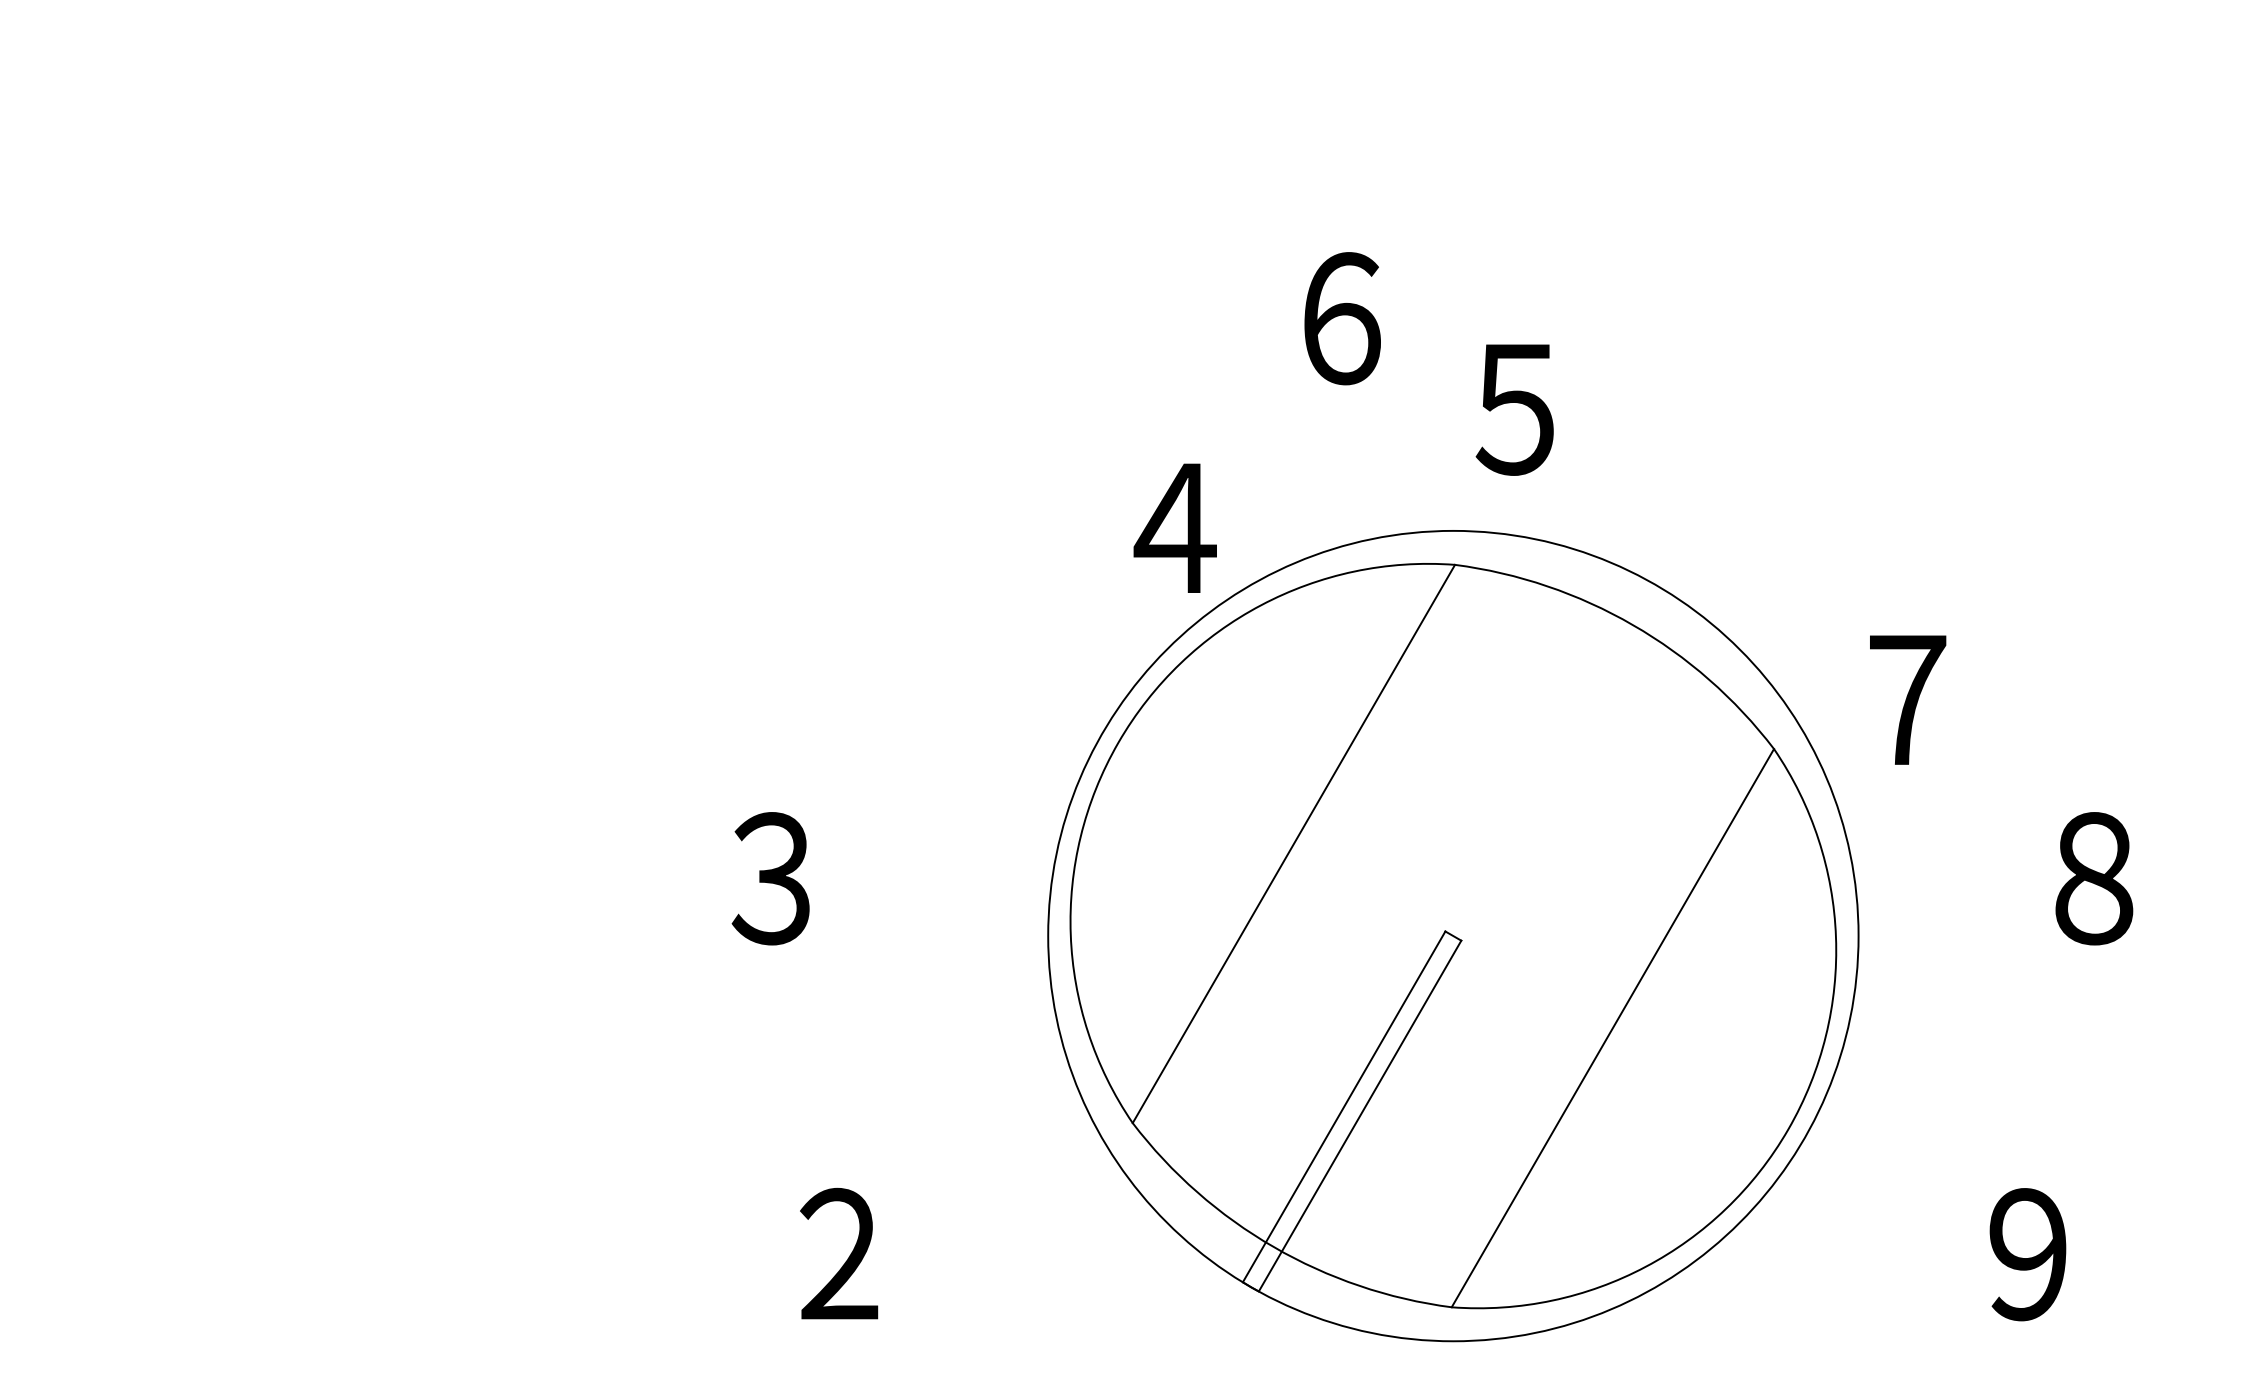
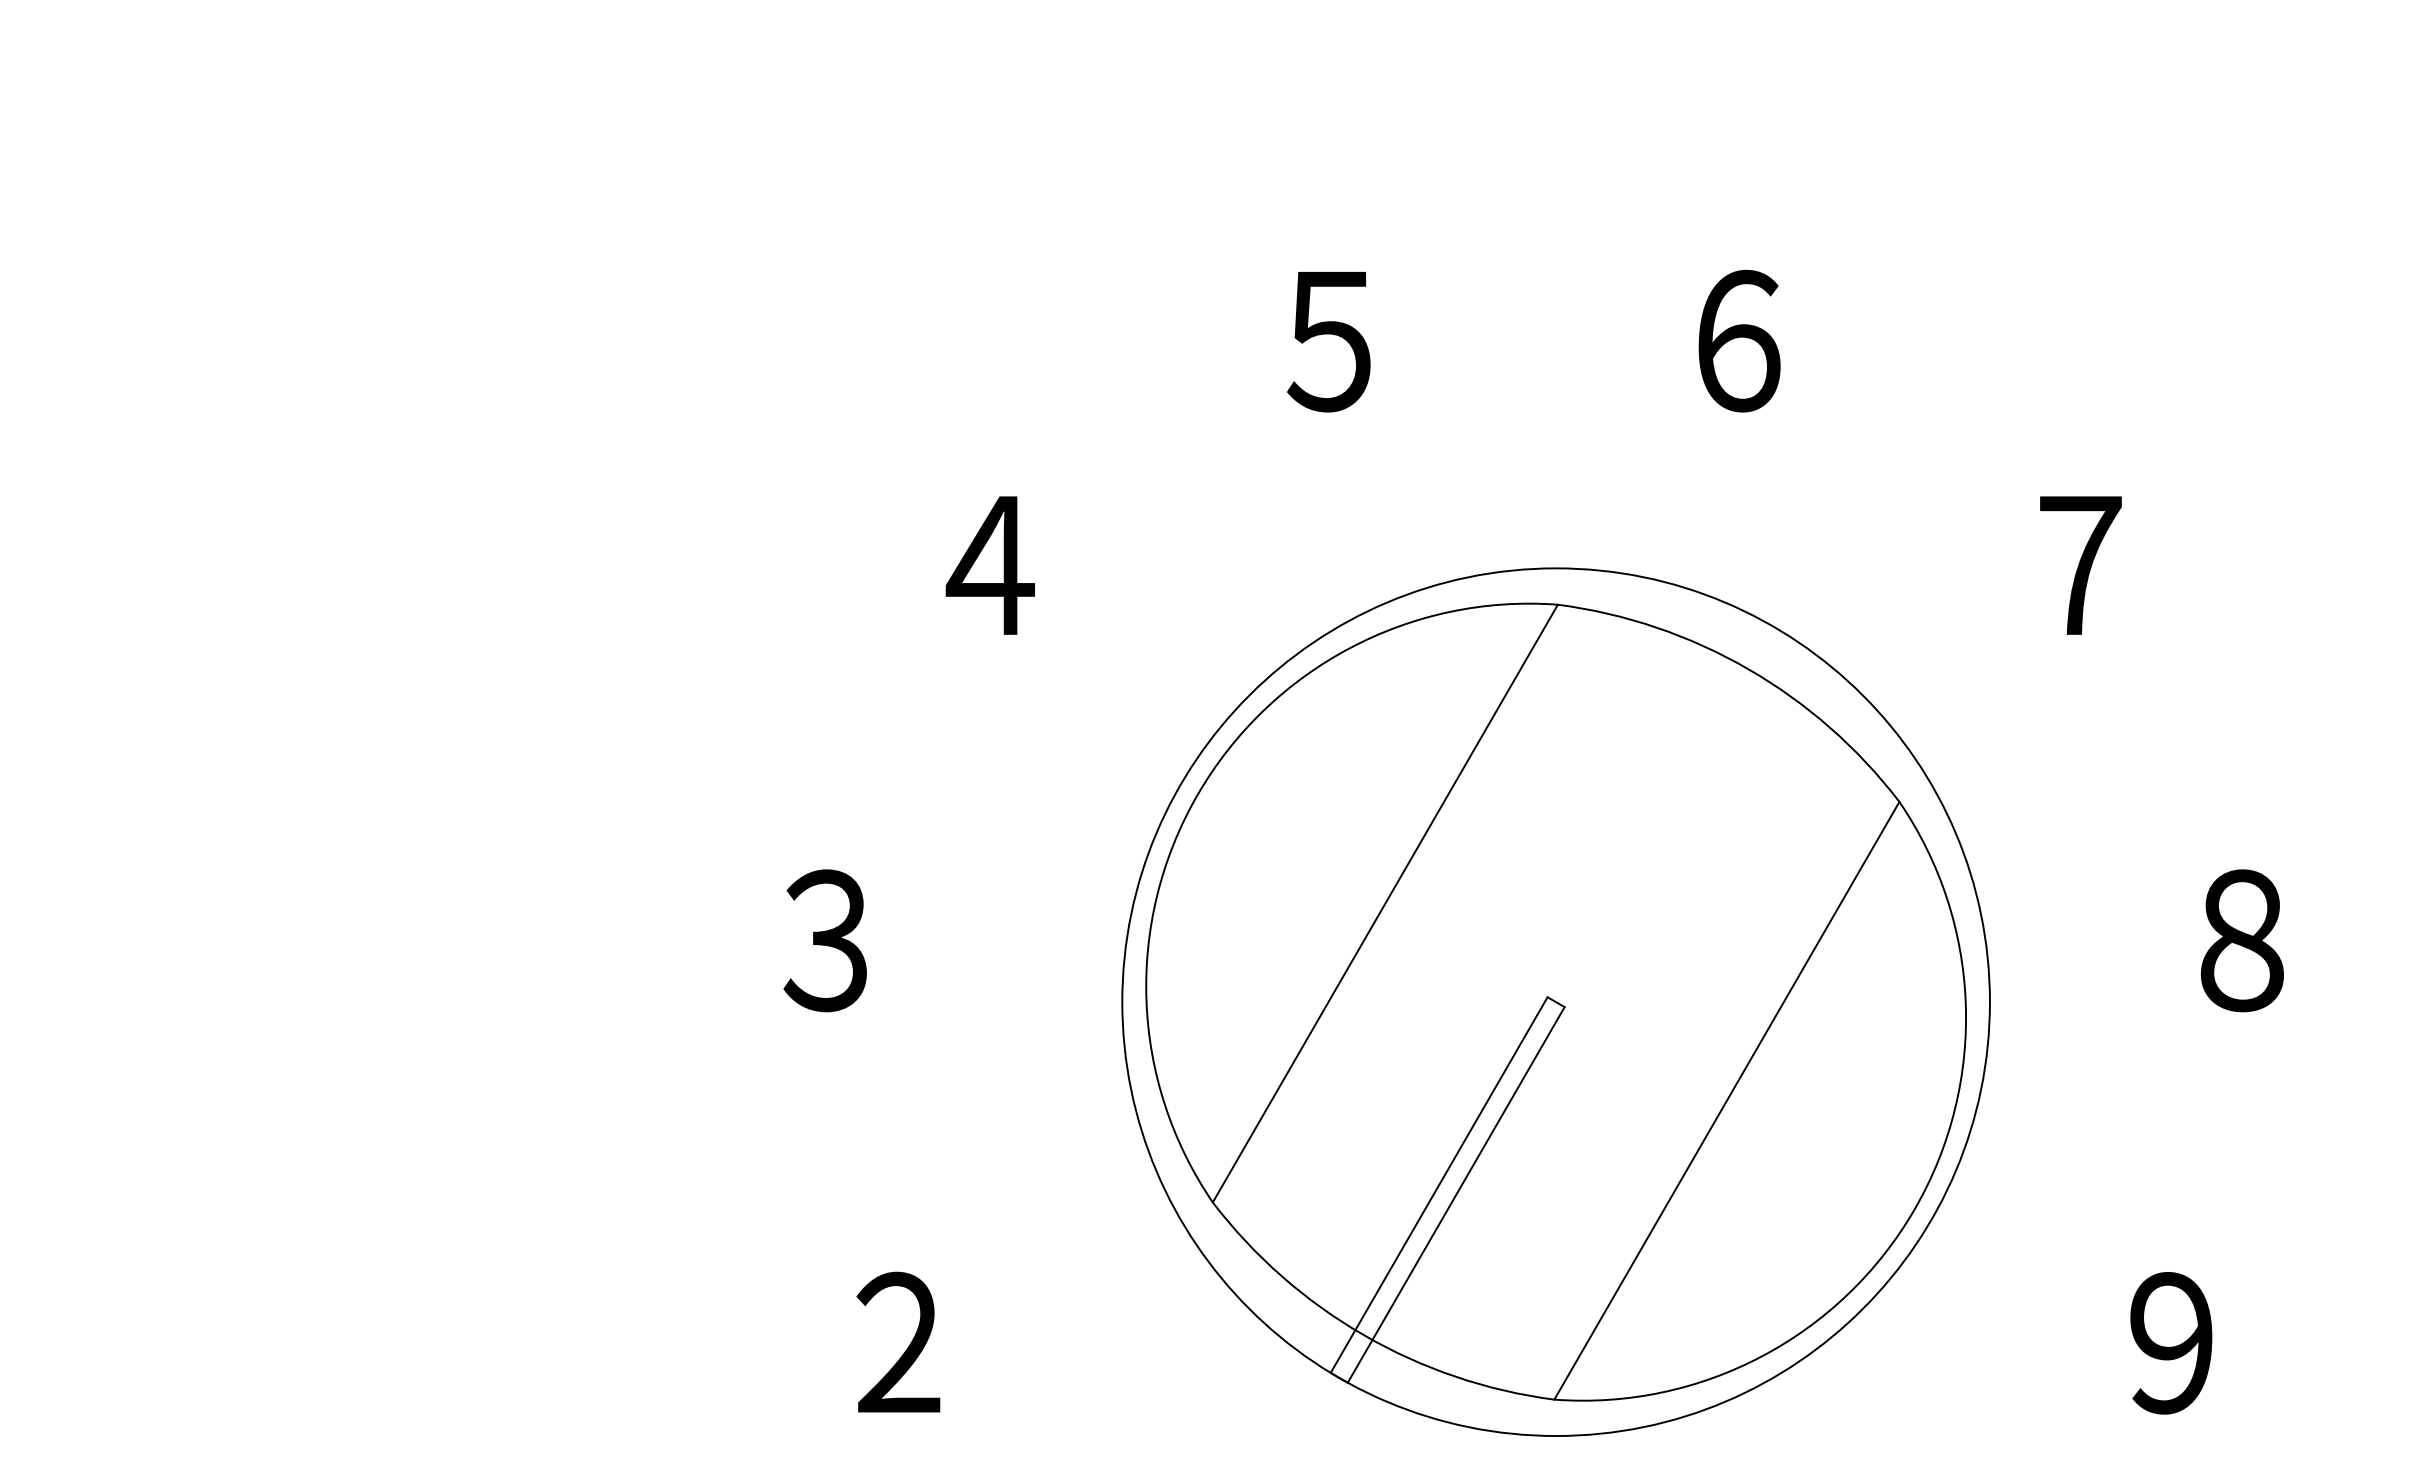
text: (1342, 318) -> (1739, 340), moved
text: (1514, 410) -> (1328, 342), moved
text: (1174, 528) -> (989, 565), moved
text: (1907, 700) -> (2080, 565), moved

